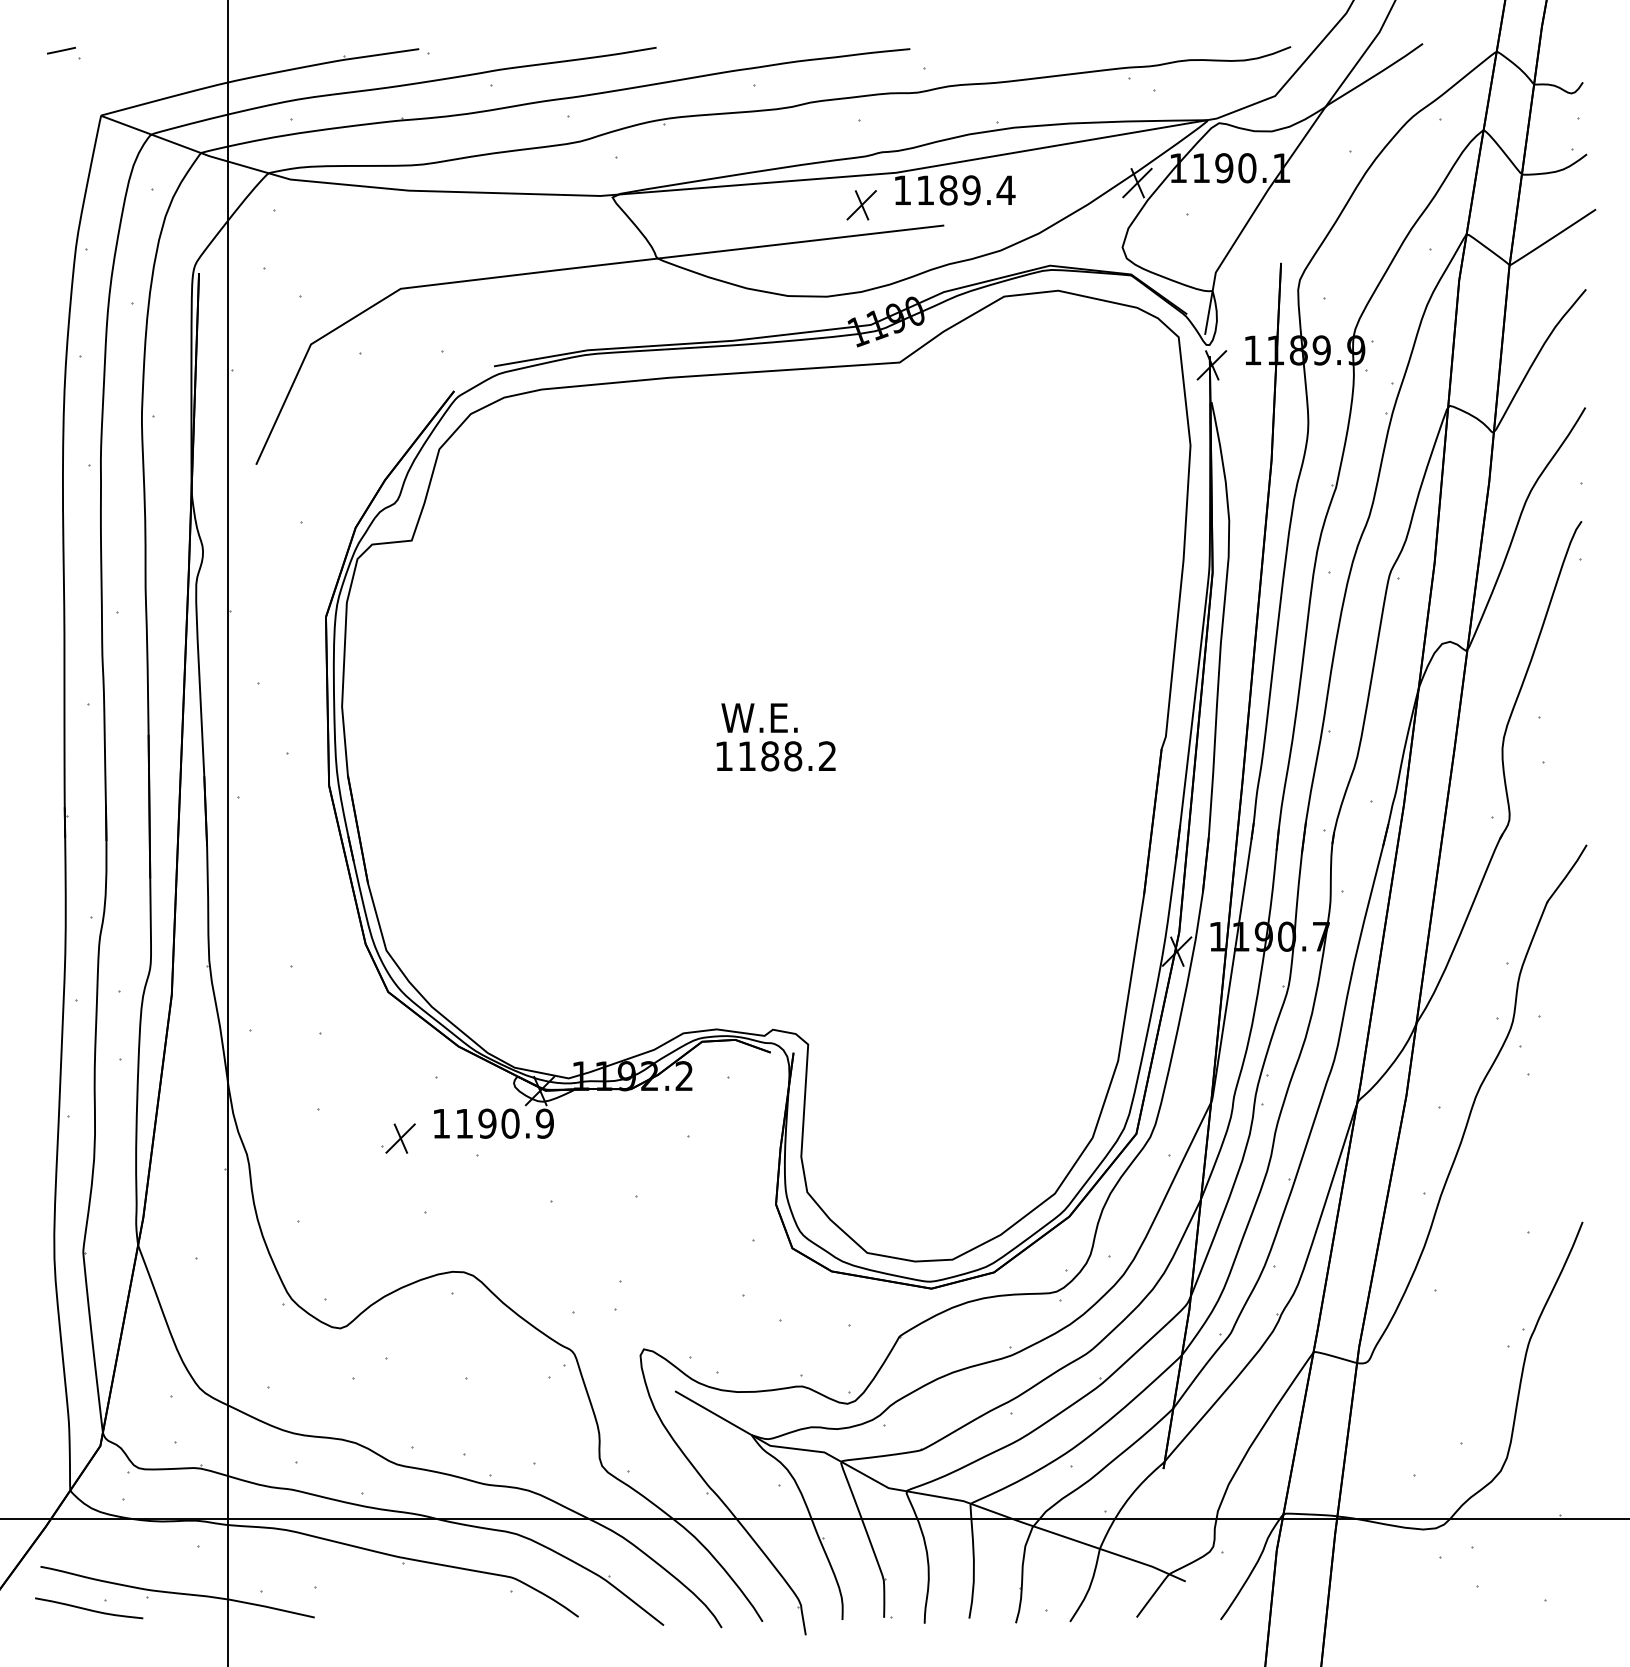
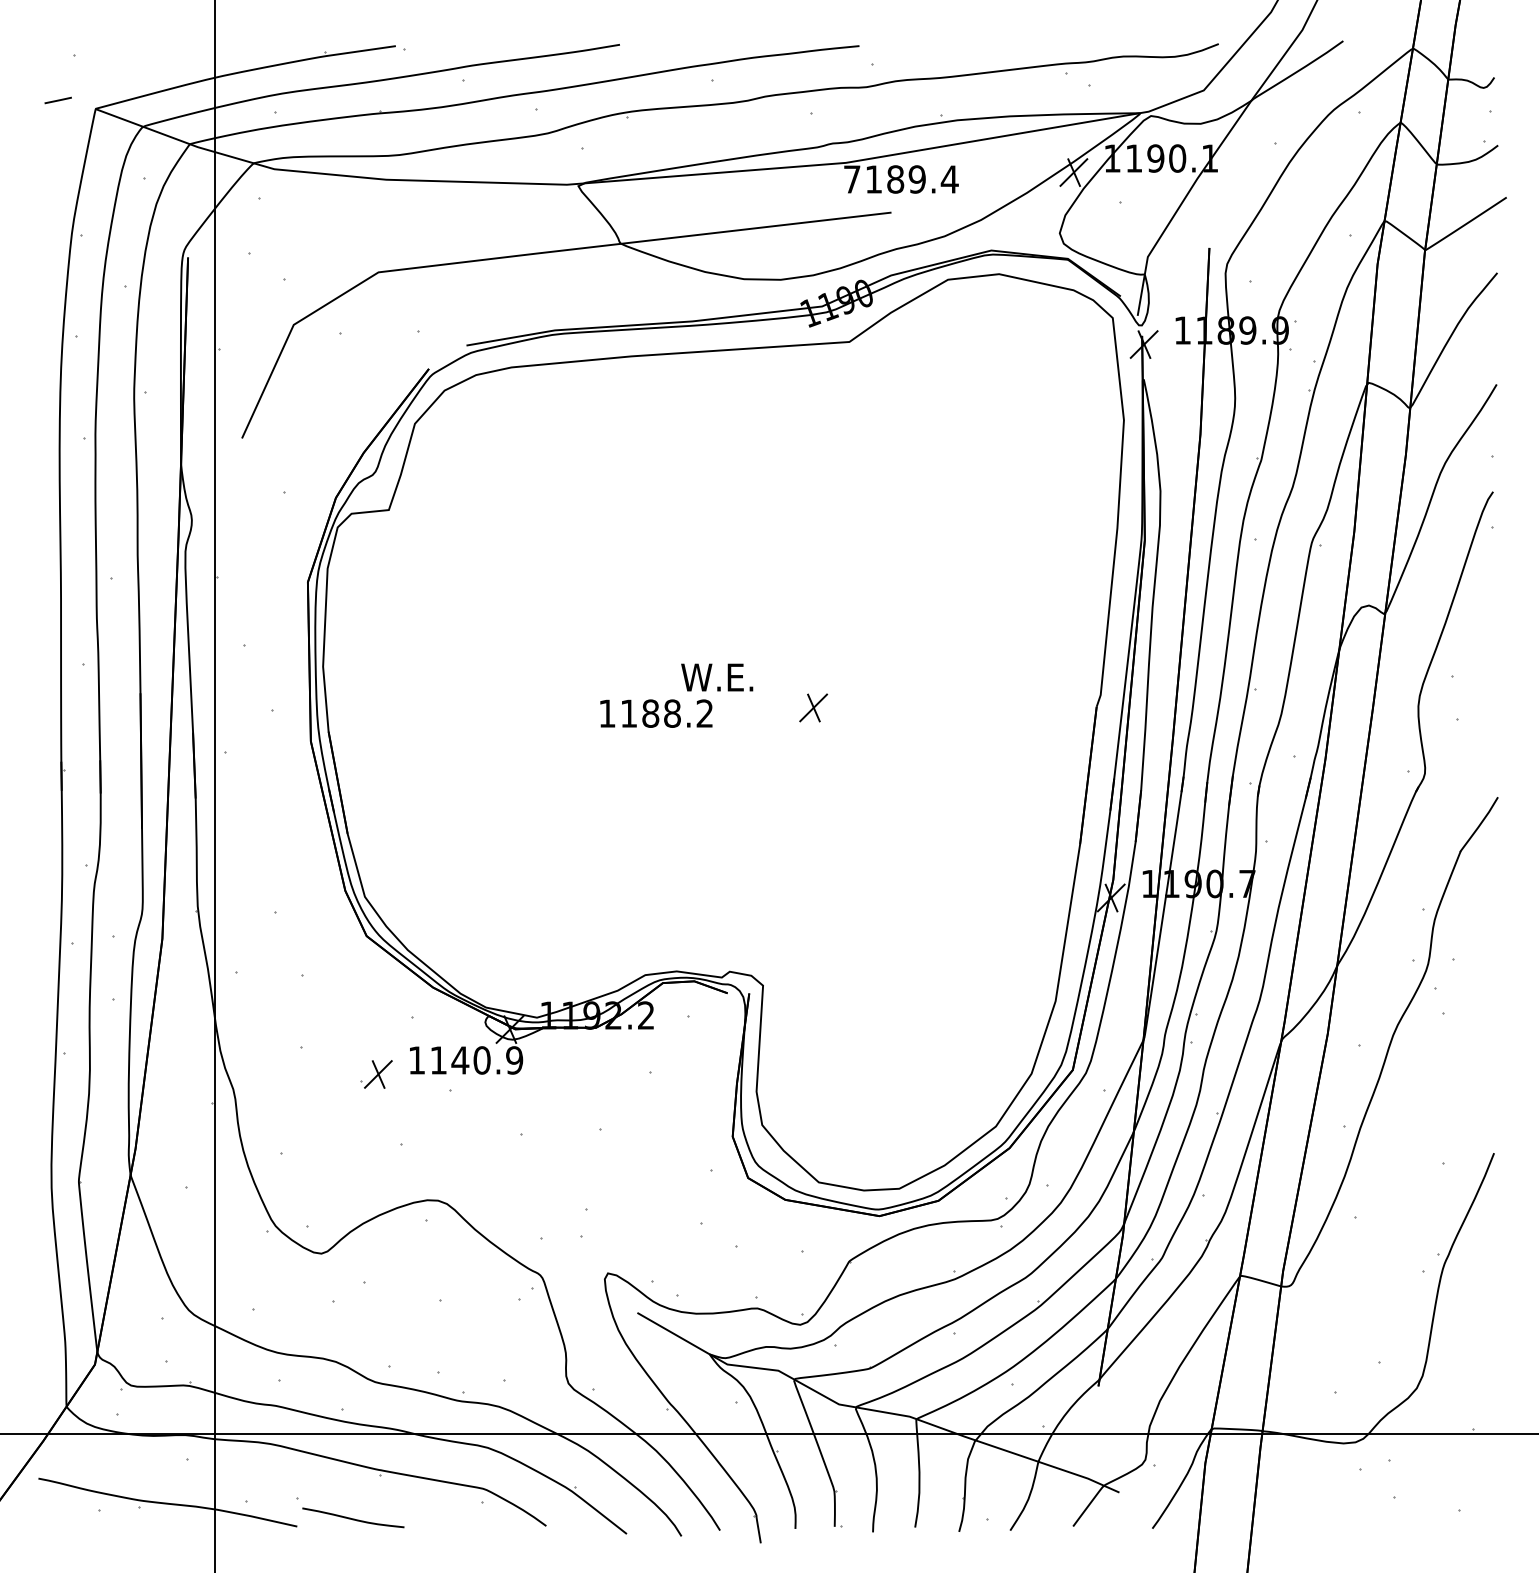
line: (61, 50) -> (58, 100), moved
text: (902, 189) -> (852, 178), 1189.4 -> 7189.4
part: (861, 205) -> (813, 708), moved
text: (775, 756) -> (655, 713), moved
text: (486, 1123) -> (459, 1060), 1190.9 -> 1140.9
curve: (88, 1608) -> (352, 1518), moved

